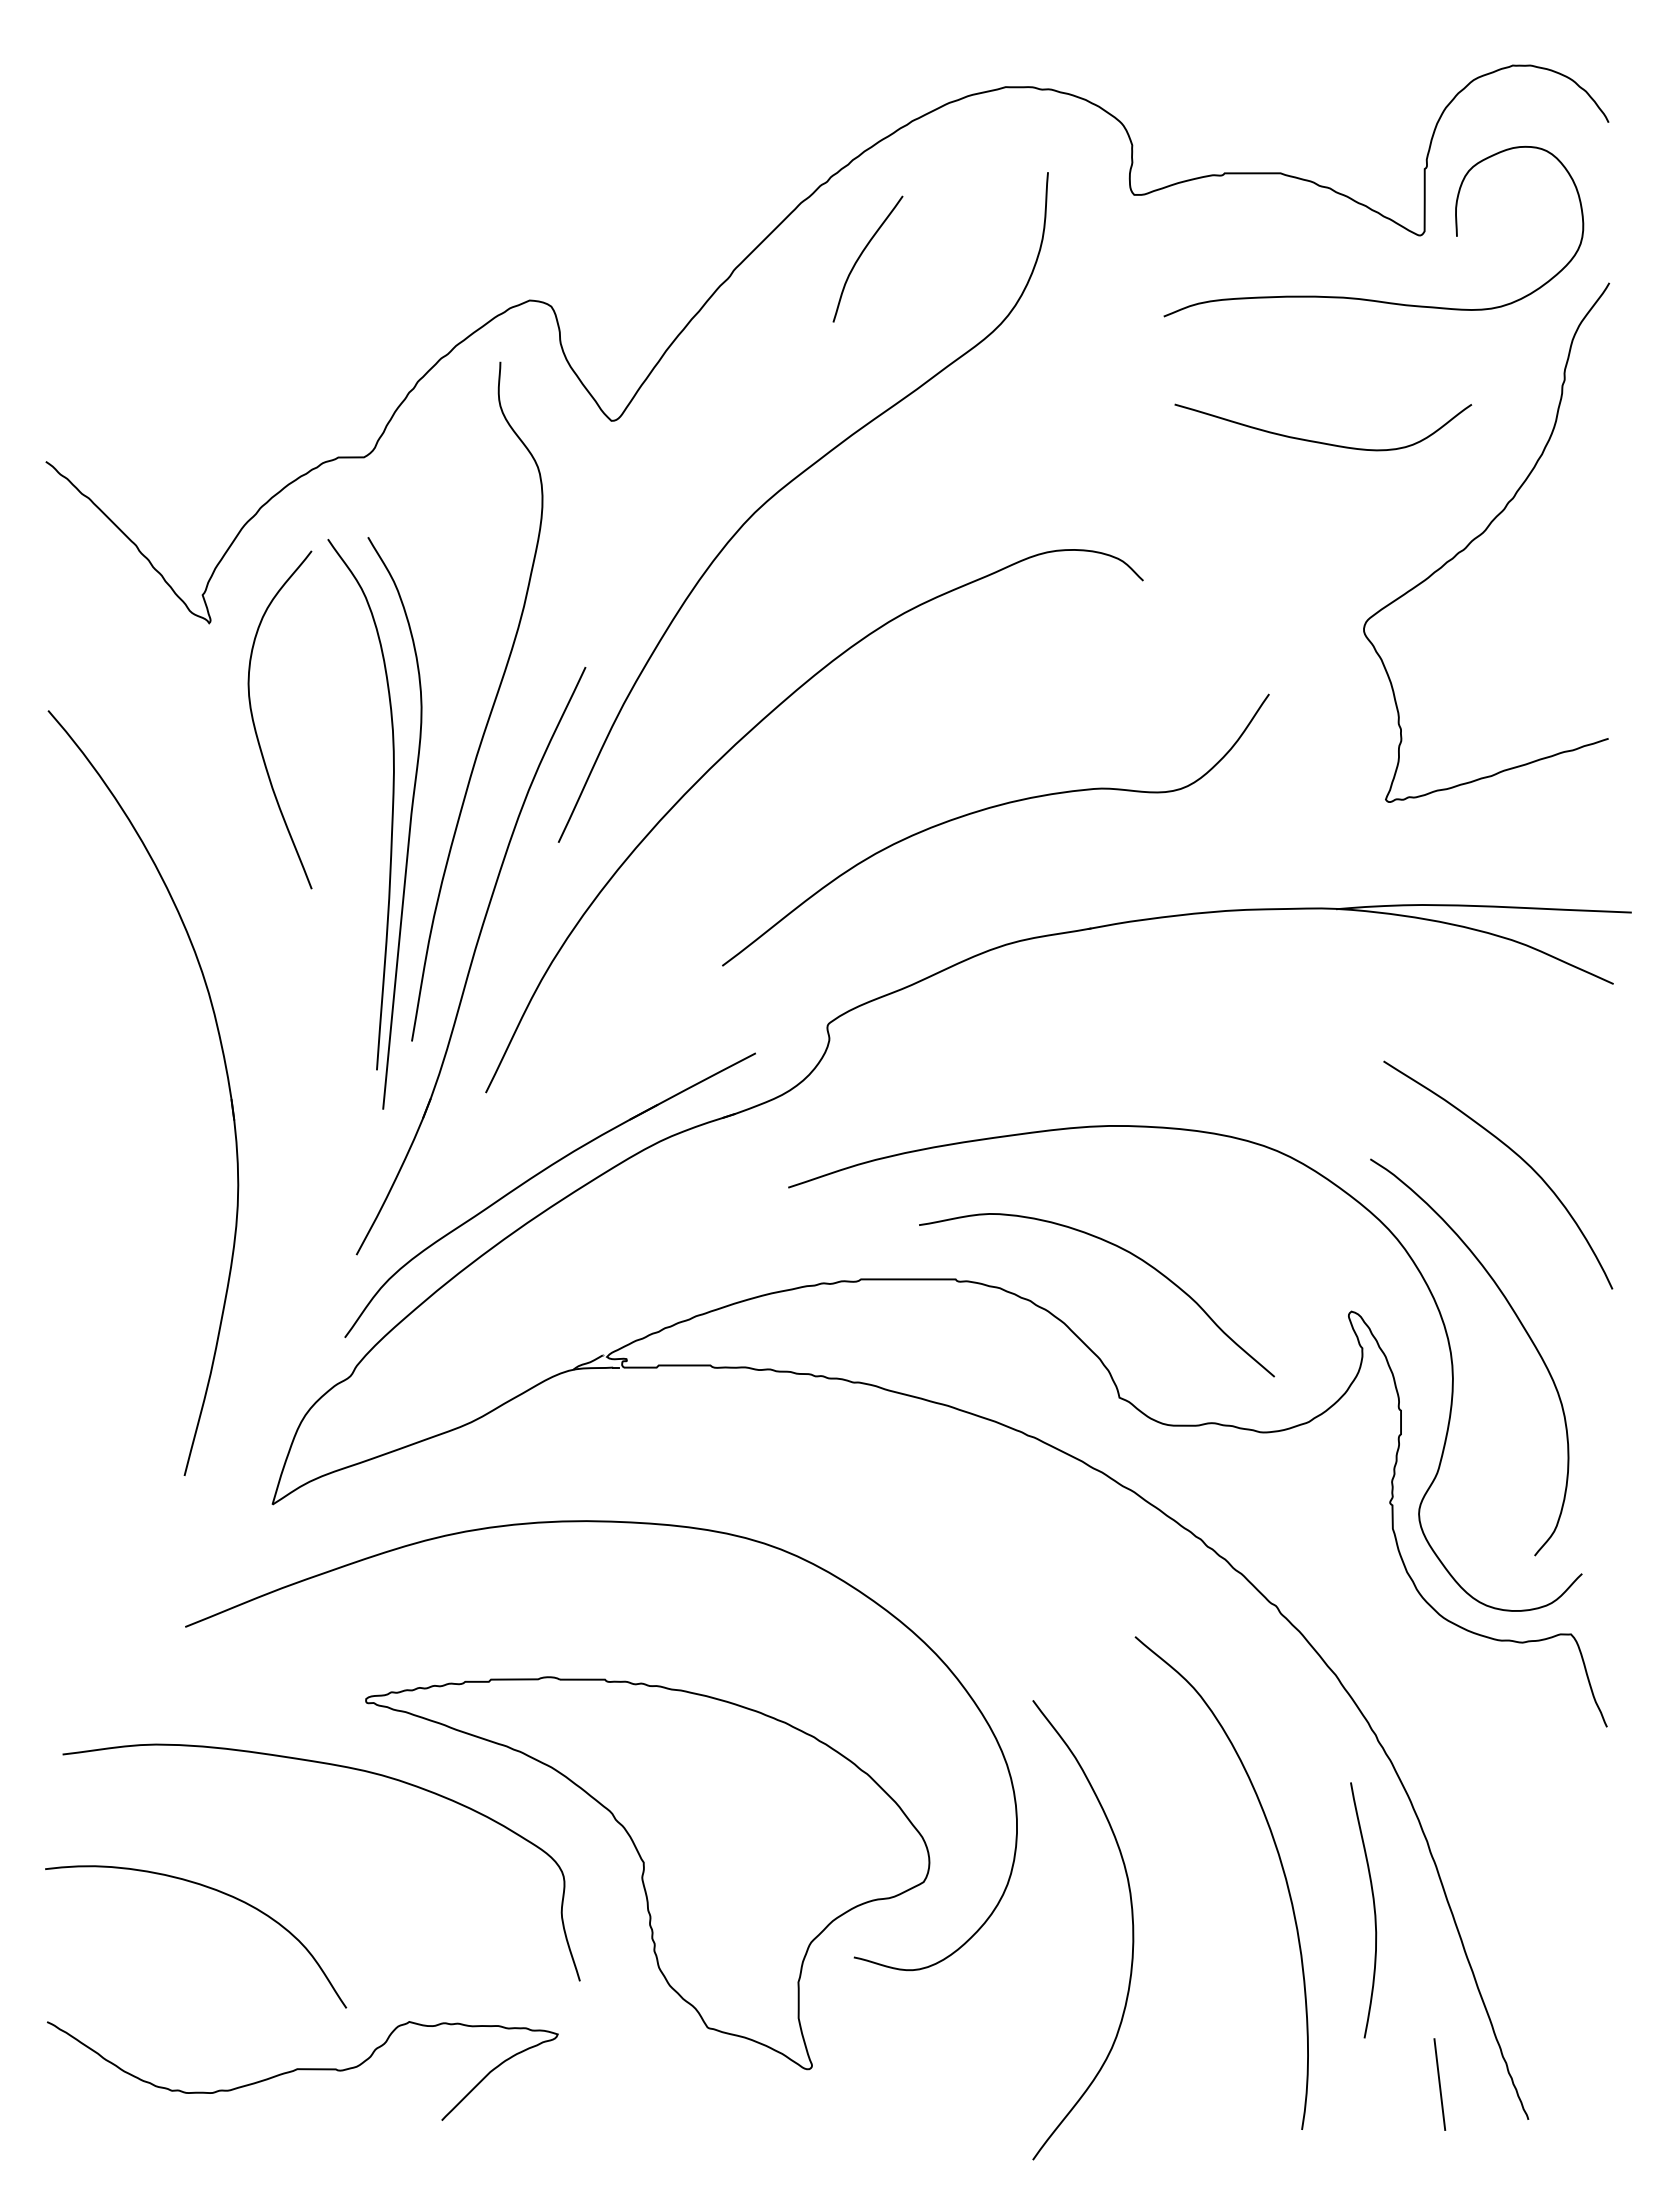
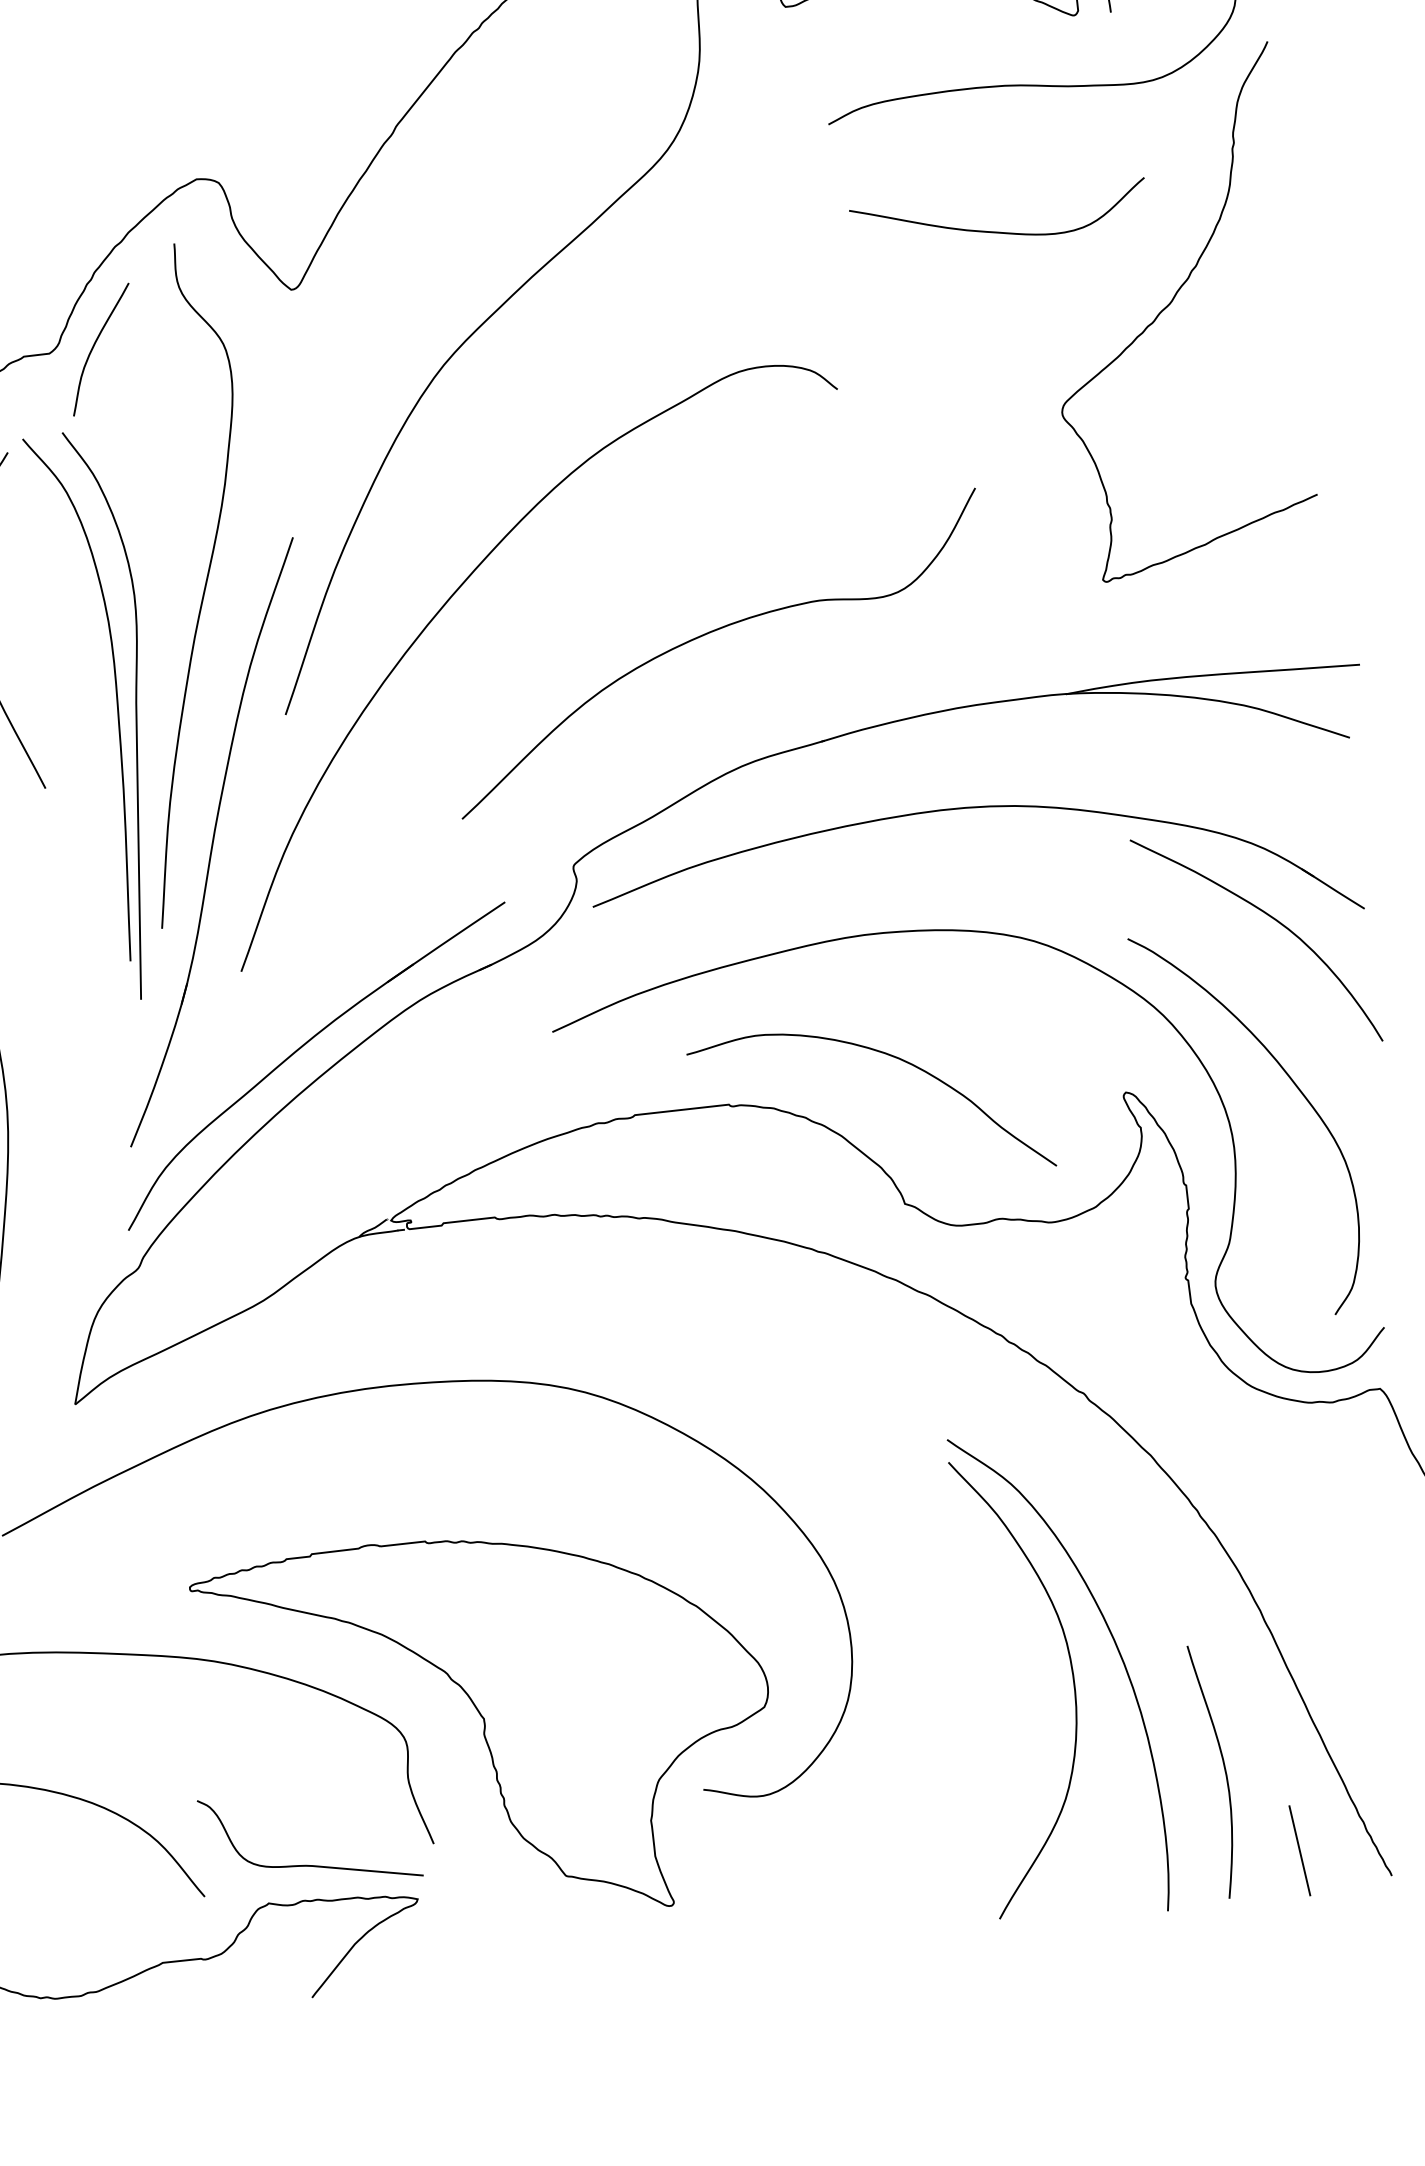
curve: (862, 254) -> (95, 345), moved
part: (1229, 1012) -> (971, 808), added
curve: (1373, 1909) -> (1224, 1769), moved
curve: (1132, 1930) -> (1073, 1679), moved
curve: (451, 1987) -> (306, 1864), added

